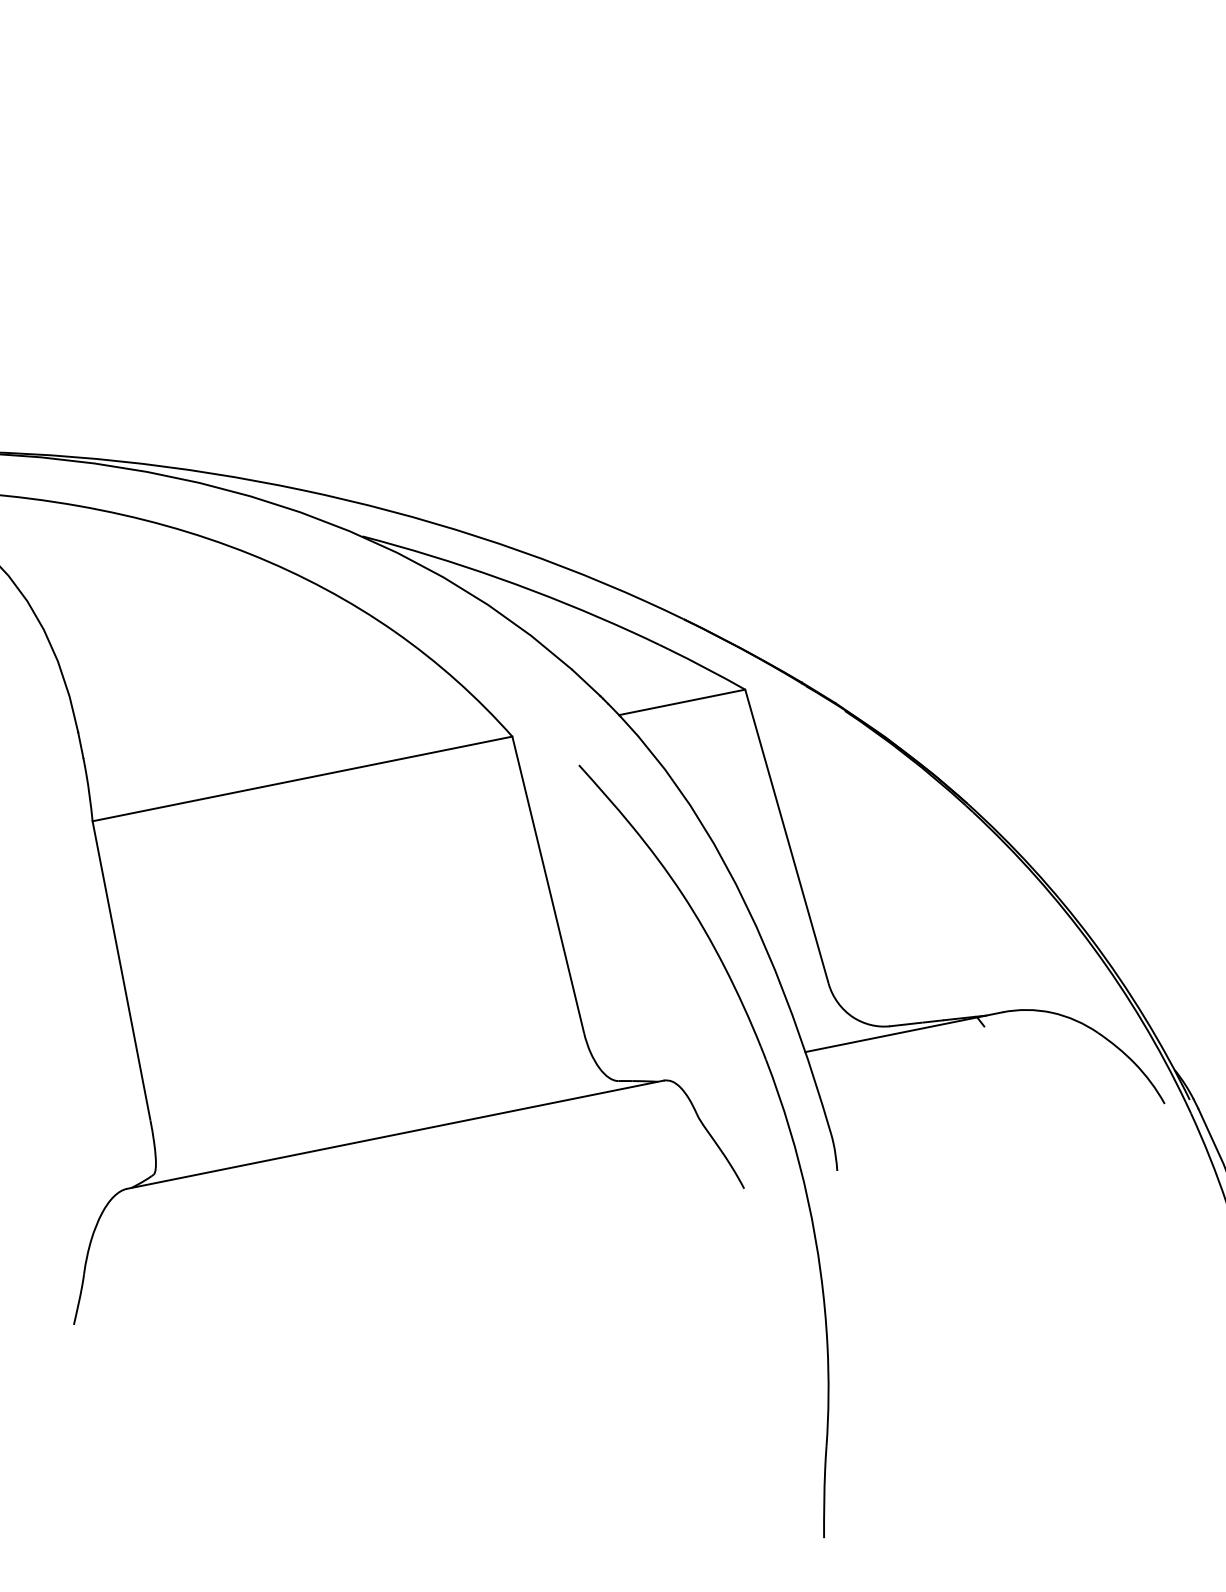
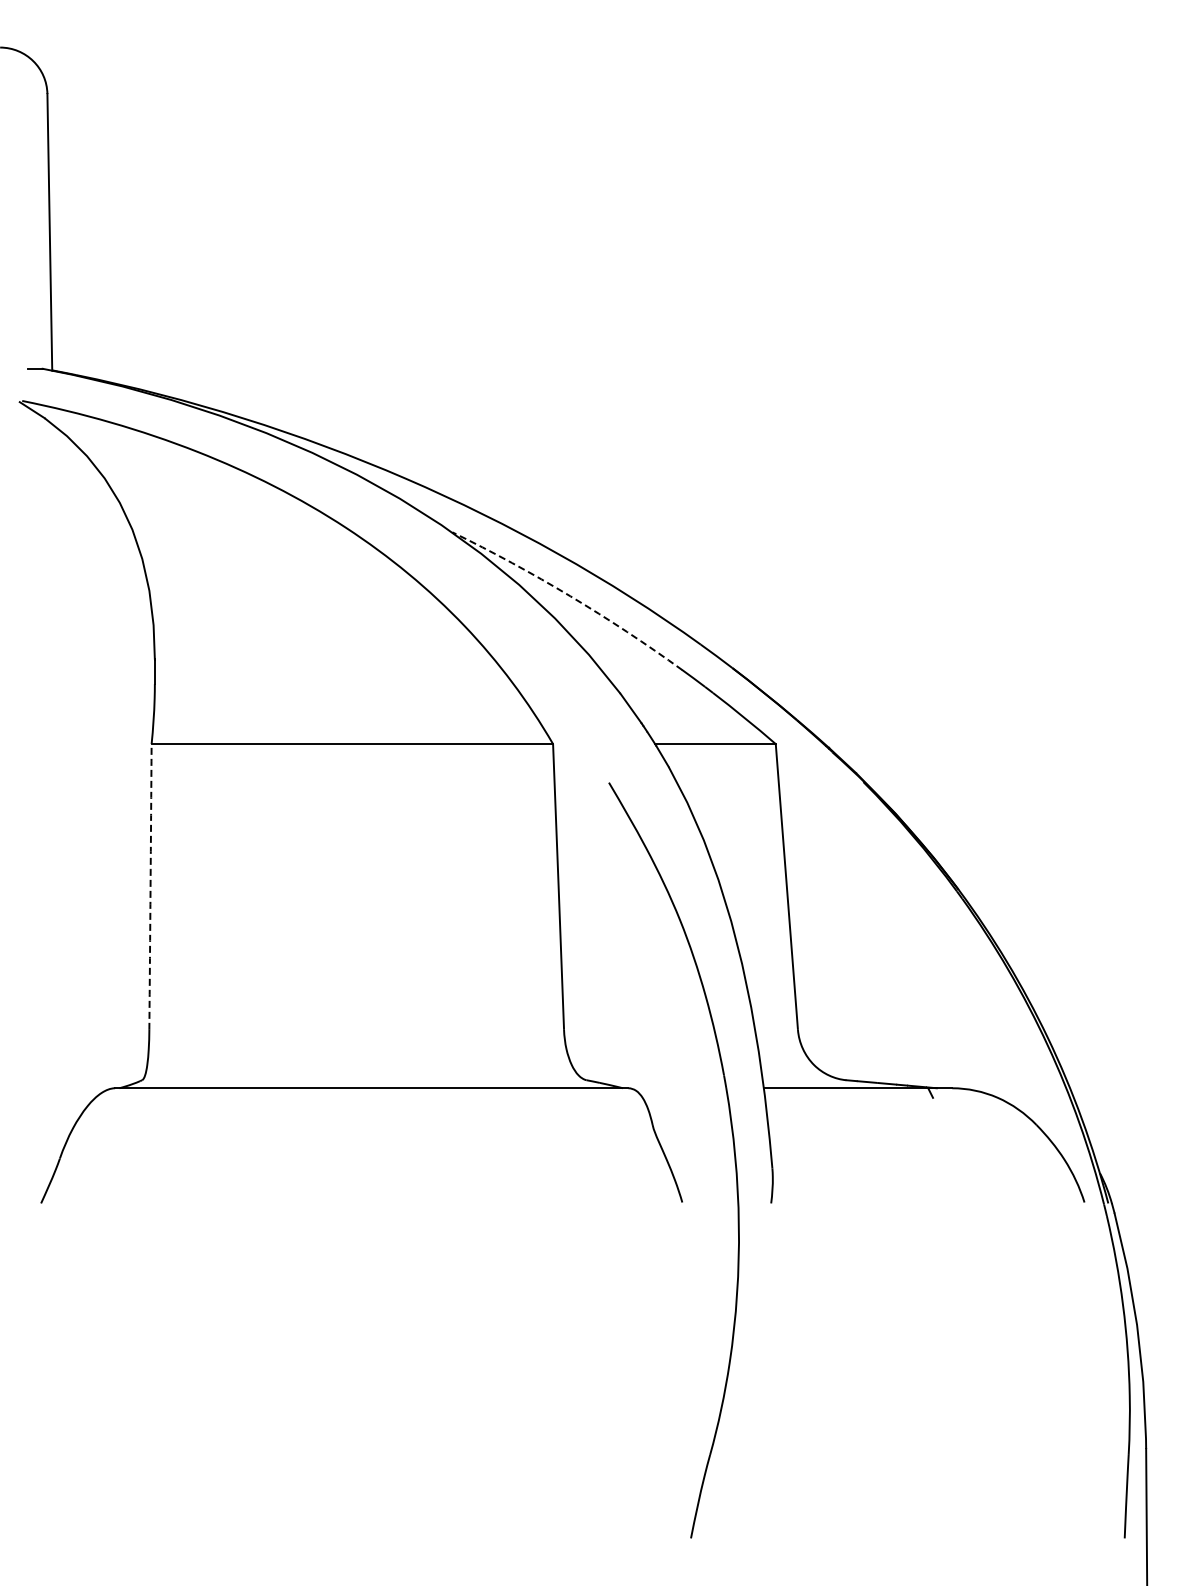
arc: (499, 578) -> (570, 596), solid -> dashed
arc: (121, 970) -> (150, 886), solid -> dashed

